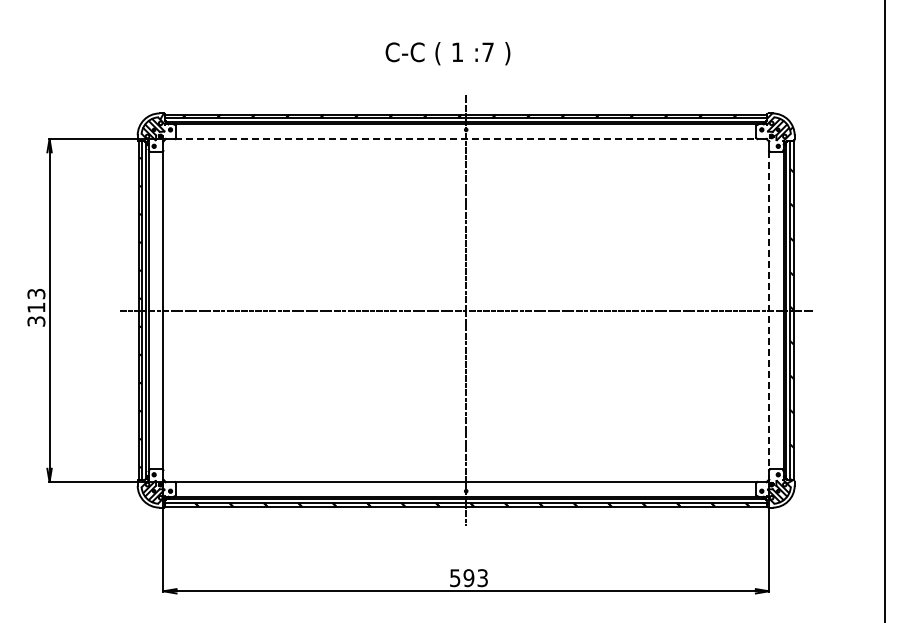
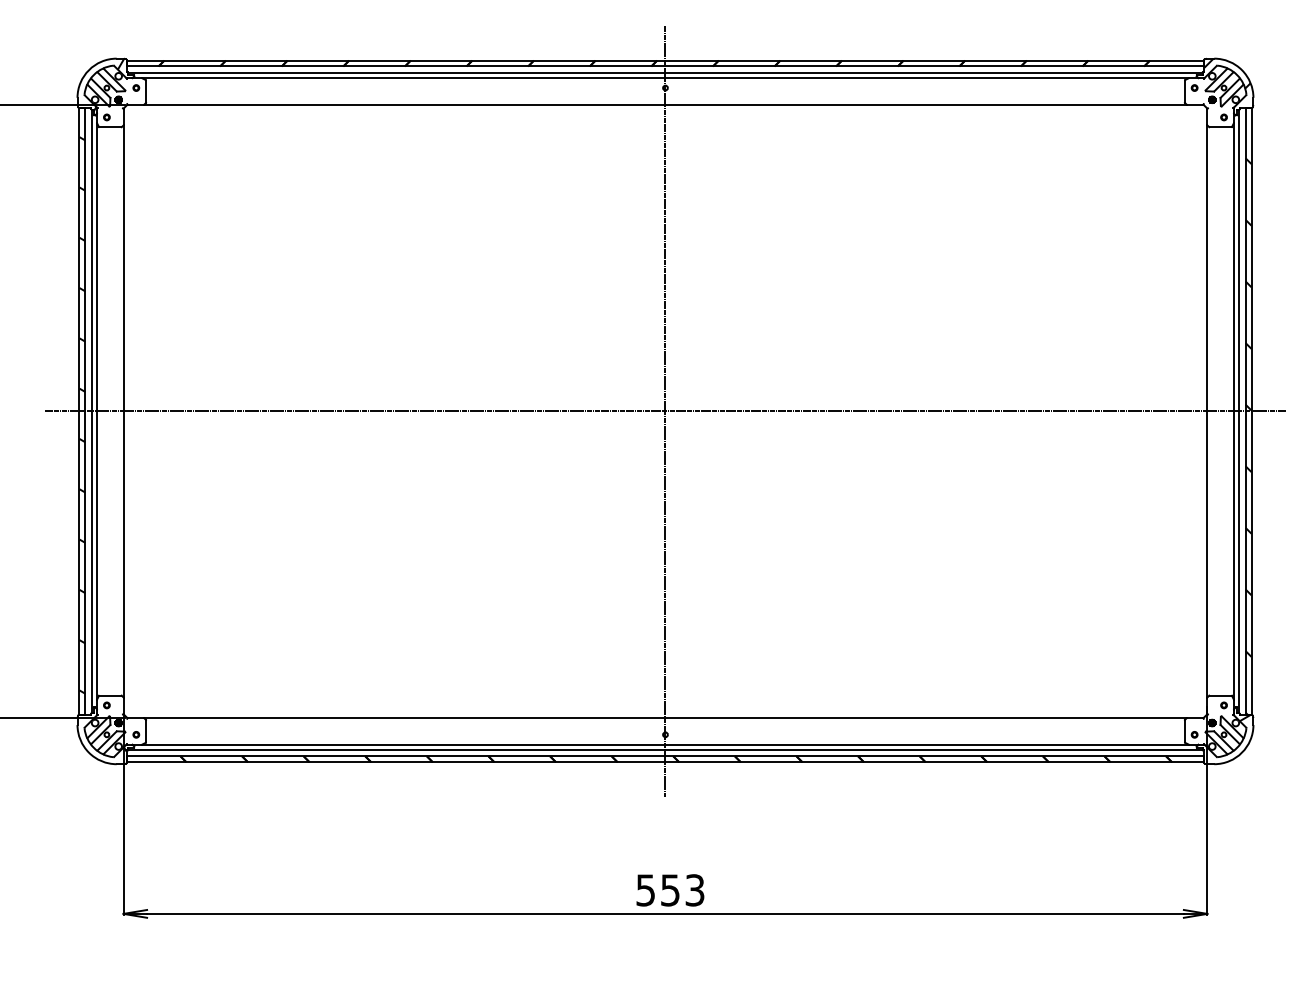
line: (466, 139) -> (666, 105), dashed -> solid
line: (768, 310) -> (1206, 411), dashed -> solid
text: (468, 577) -> (669, 889), 593 -> 553

